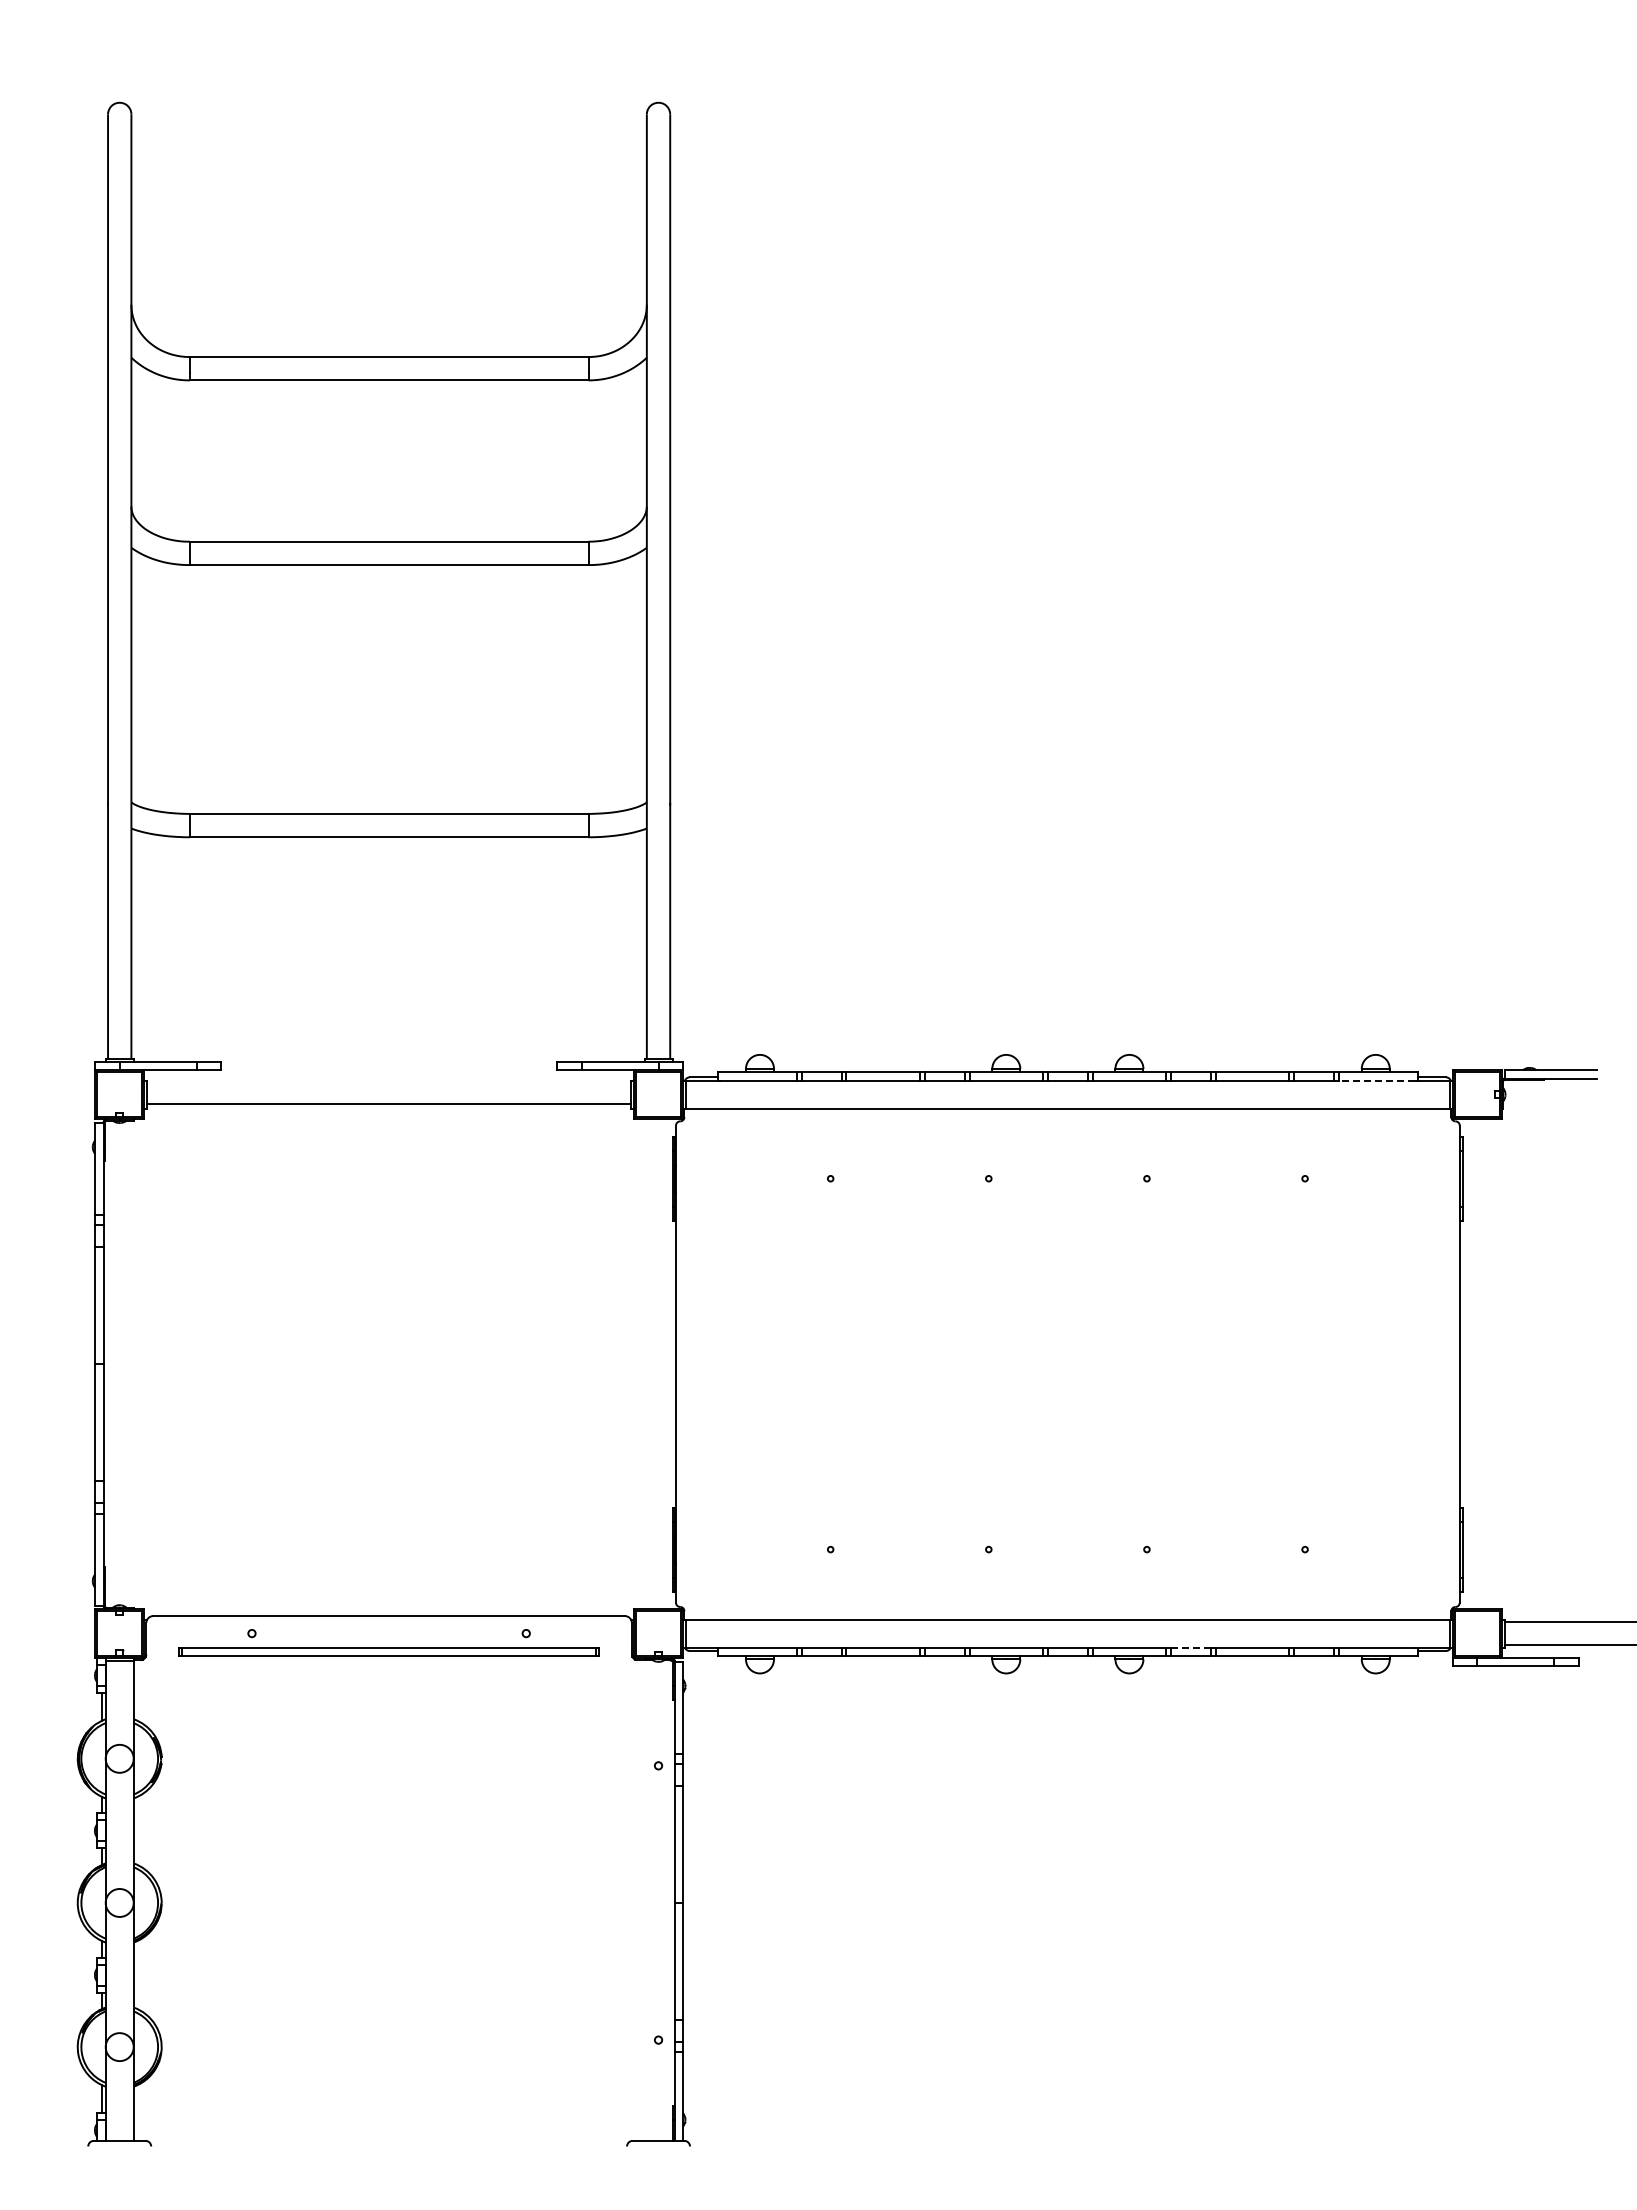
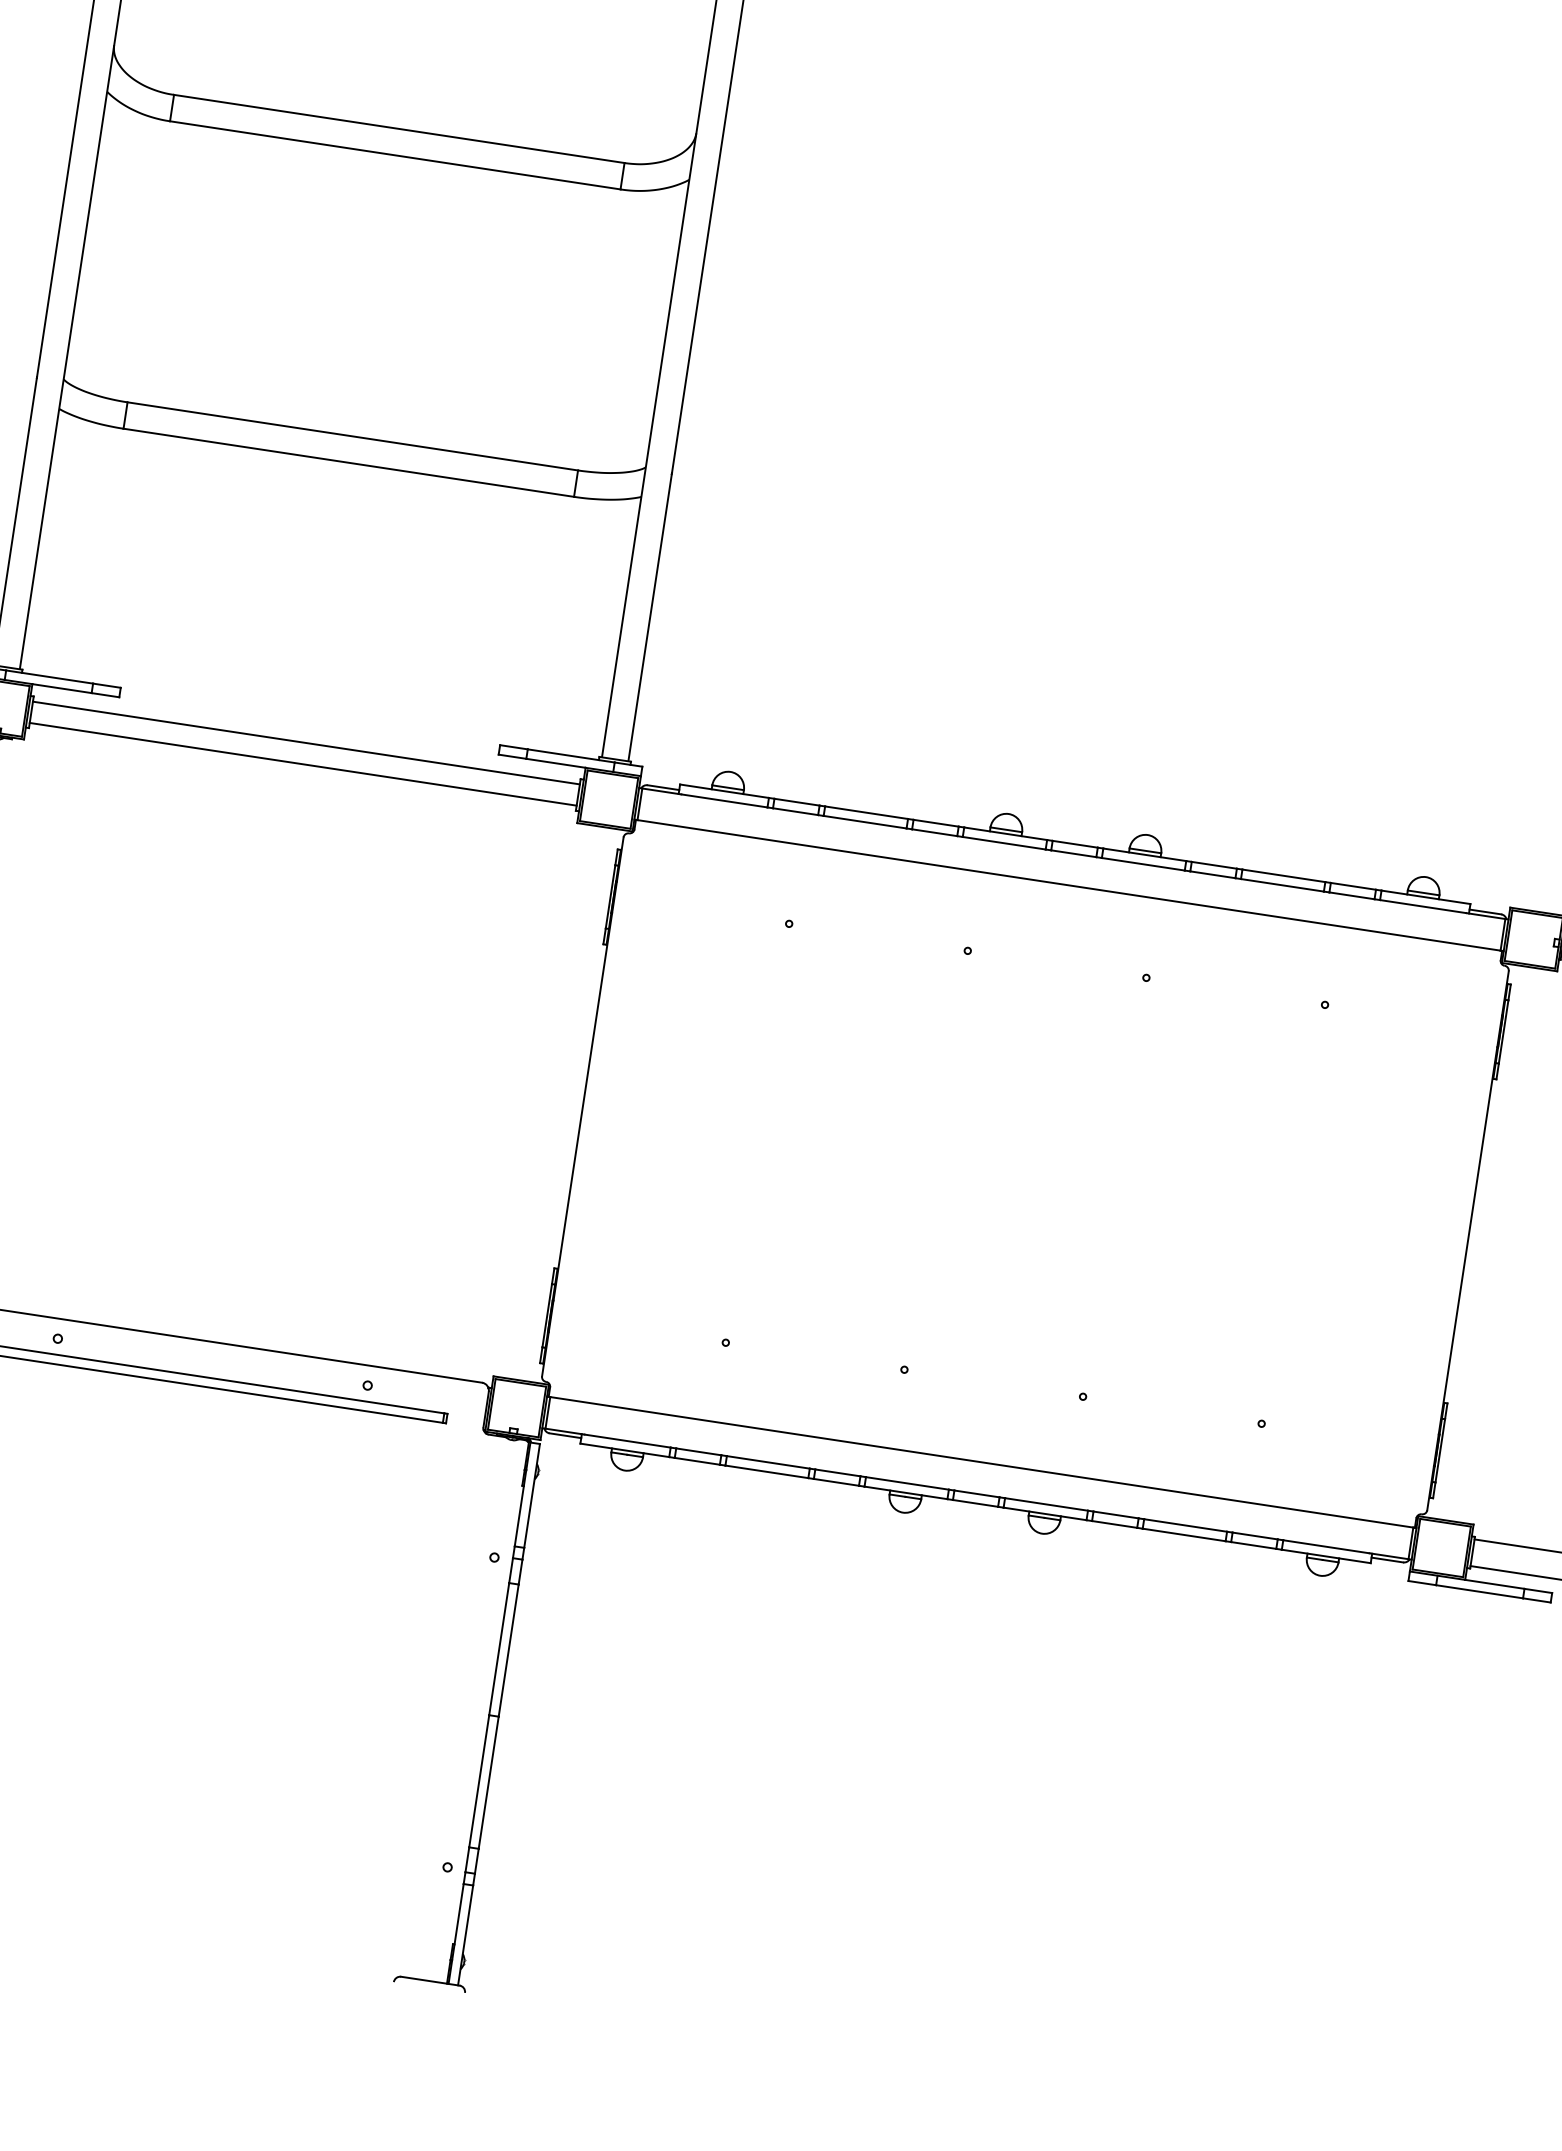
line: (1376, 1080) -> (1422, 906), dashed -> solid
line: (389, 1085) -> (306, 743), added
line: (1191, 1647) -> (1116, 1514), dashed -> solid

